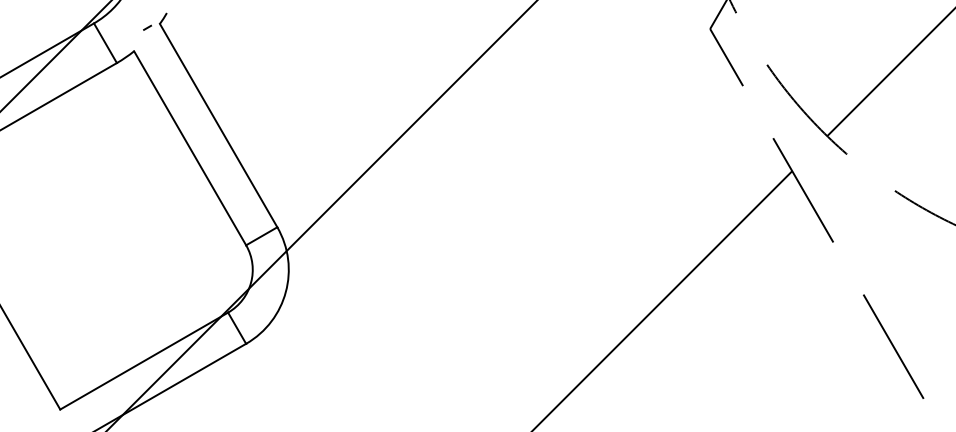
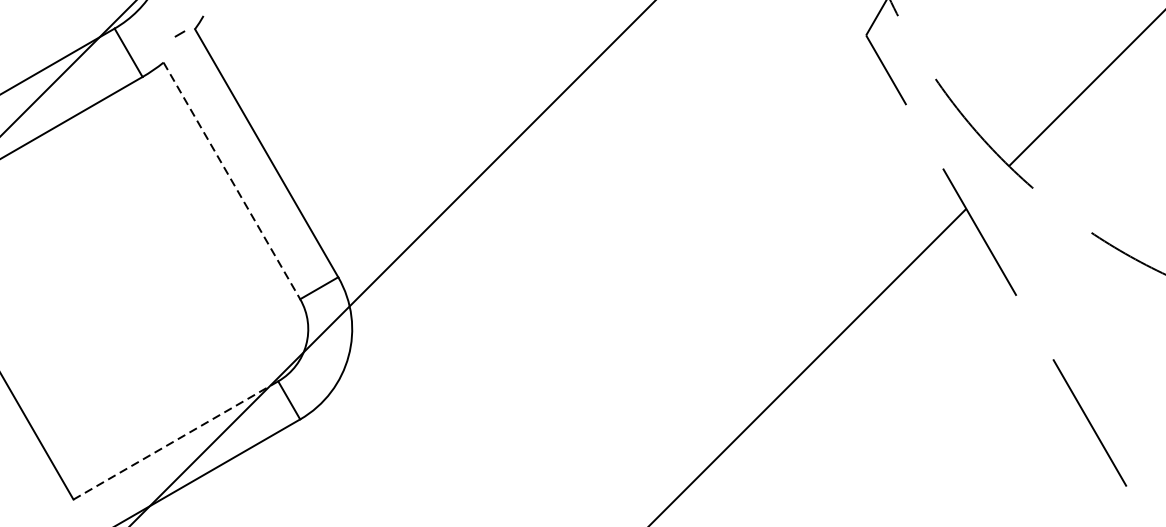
line: (190, 148) -> (232, 181), solid -> dashed
line: (144, 361) -> (176, 440), solid -> dashed

